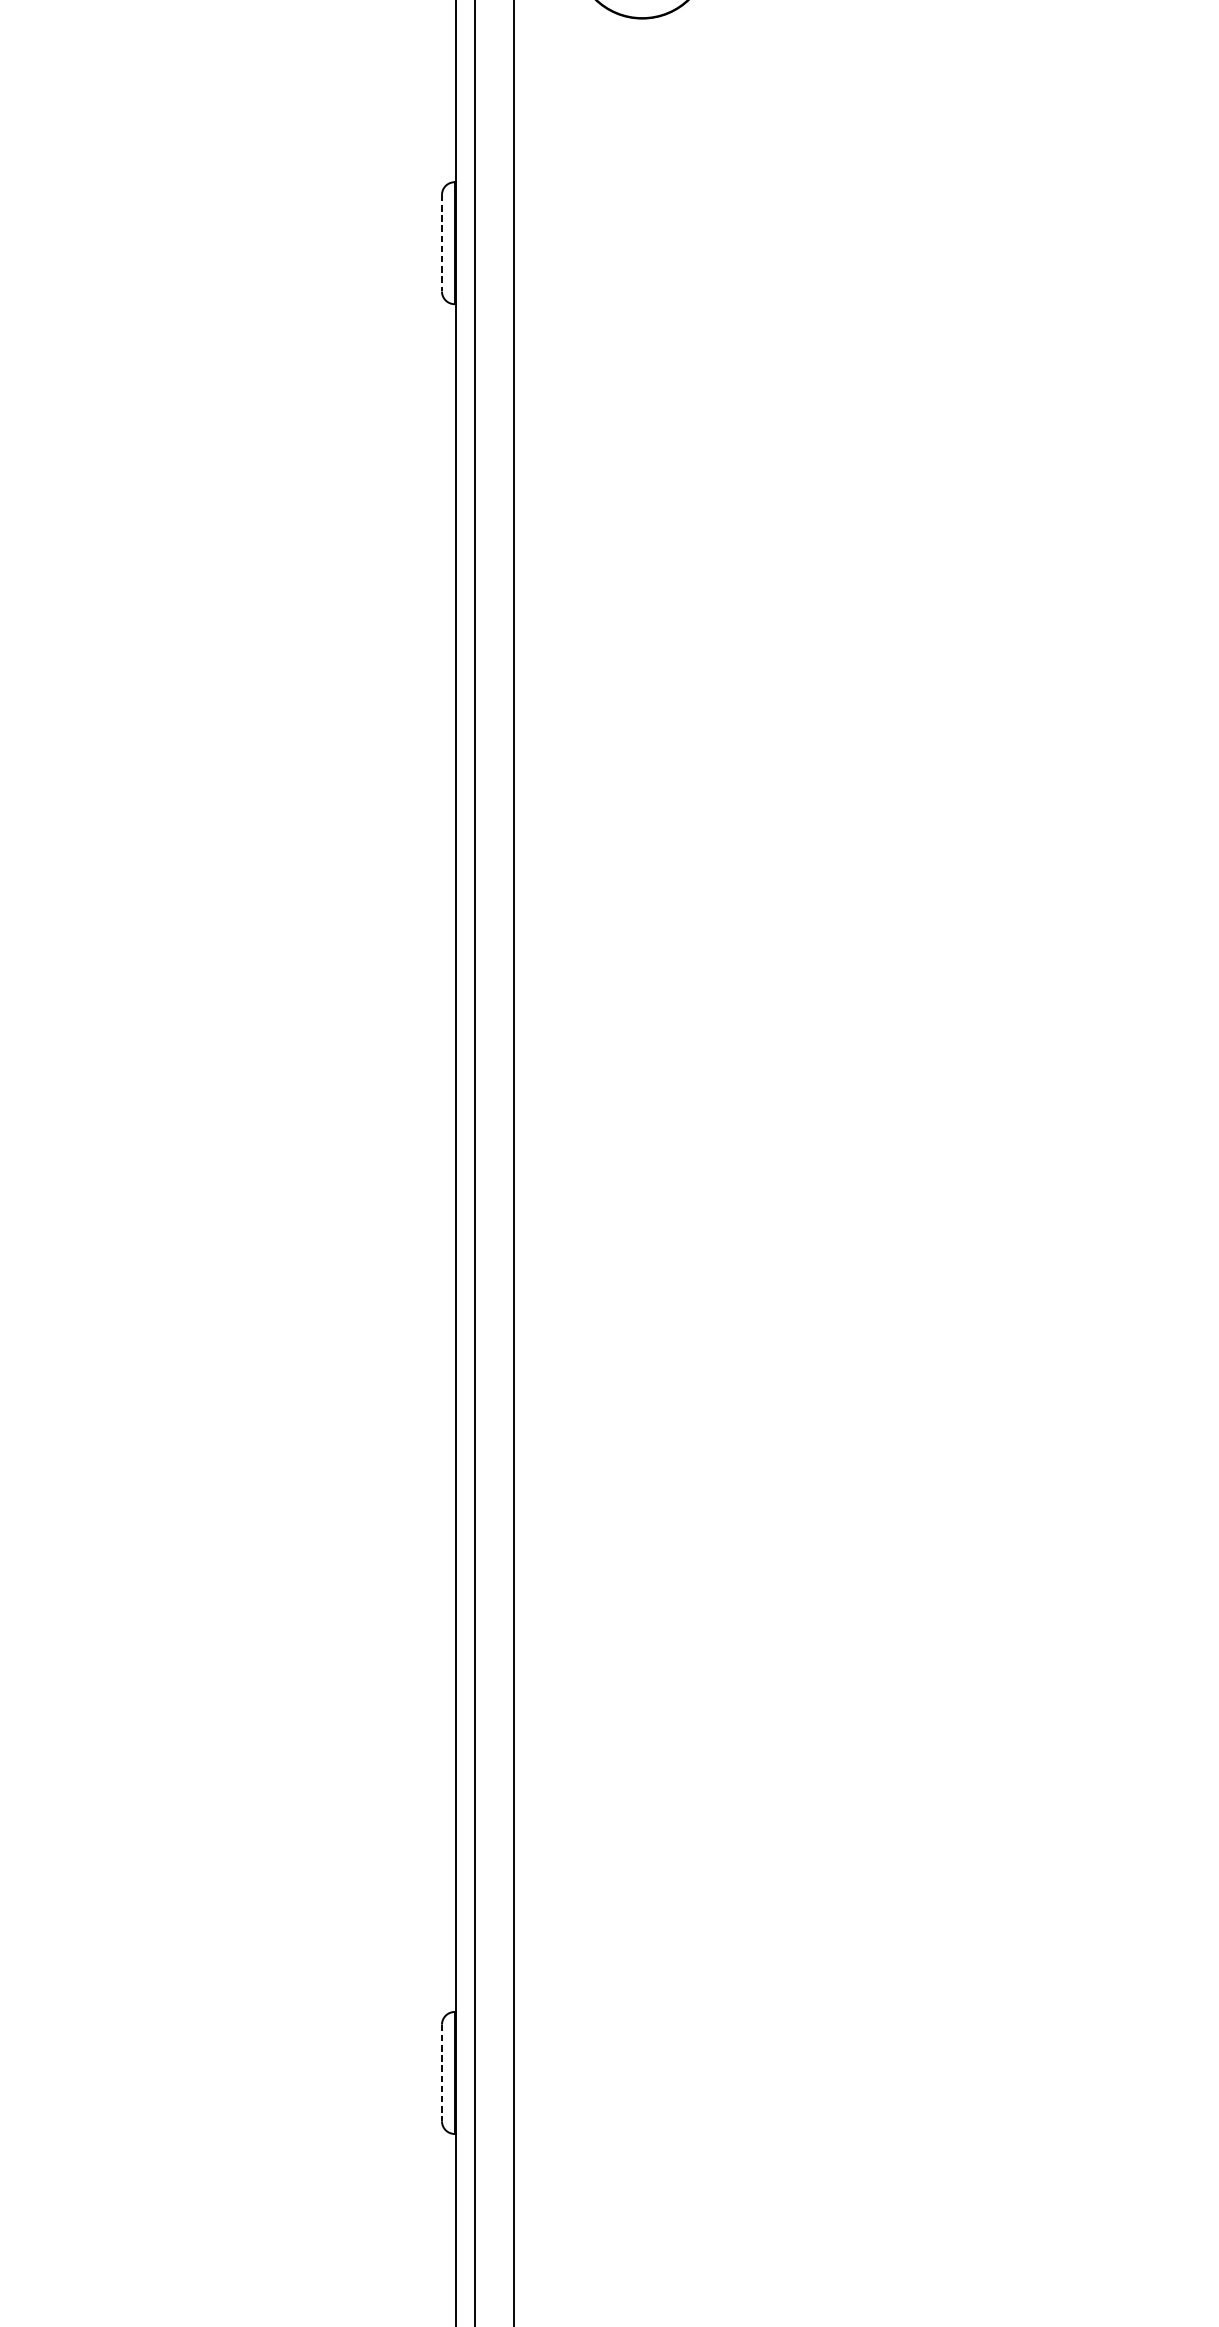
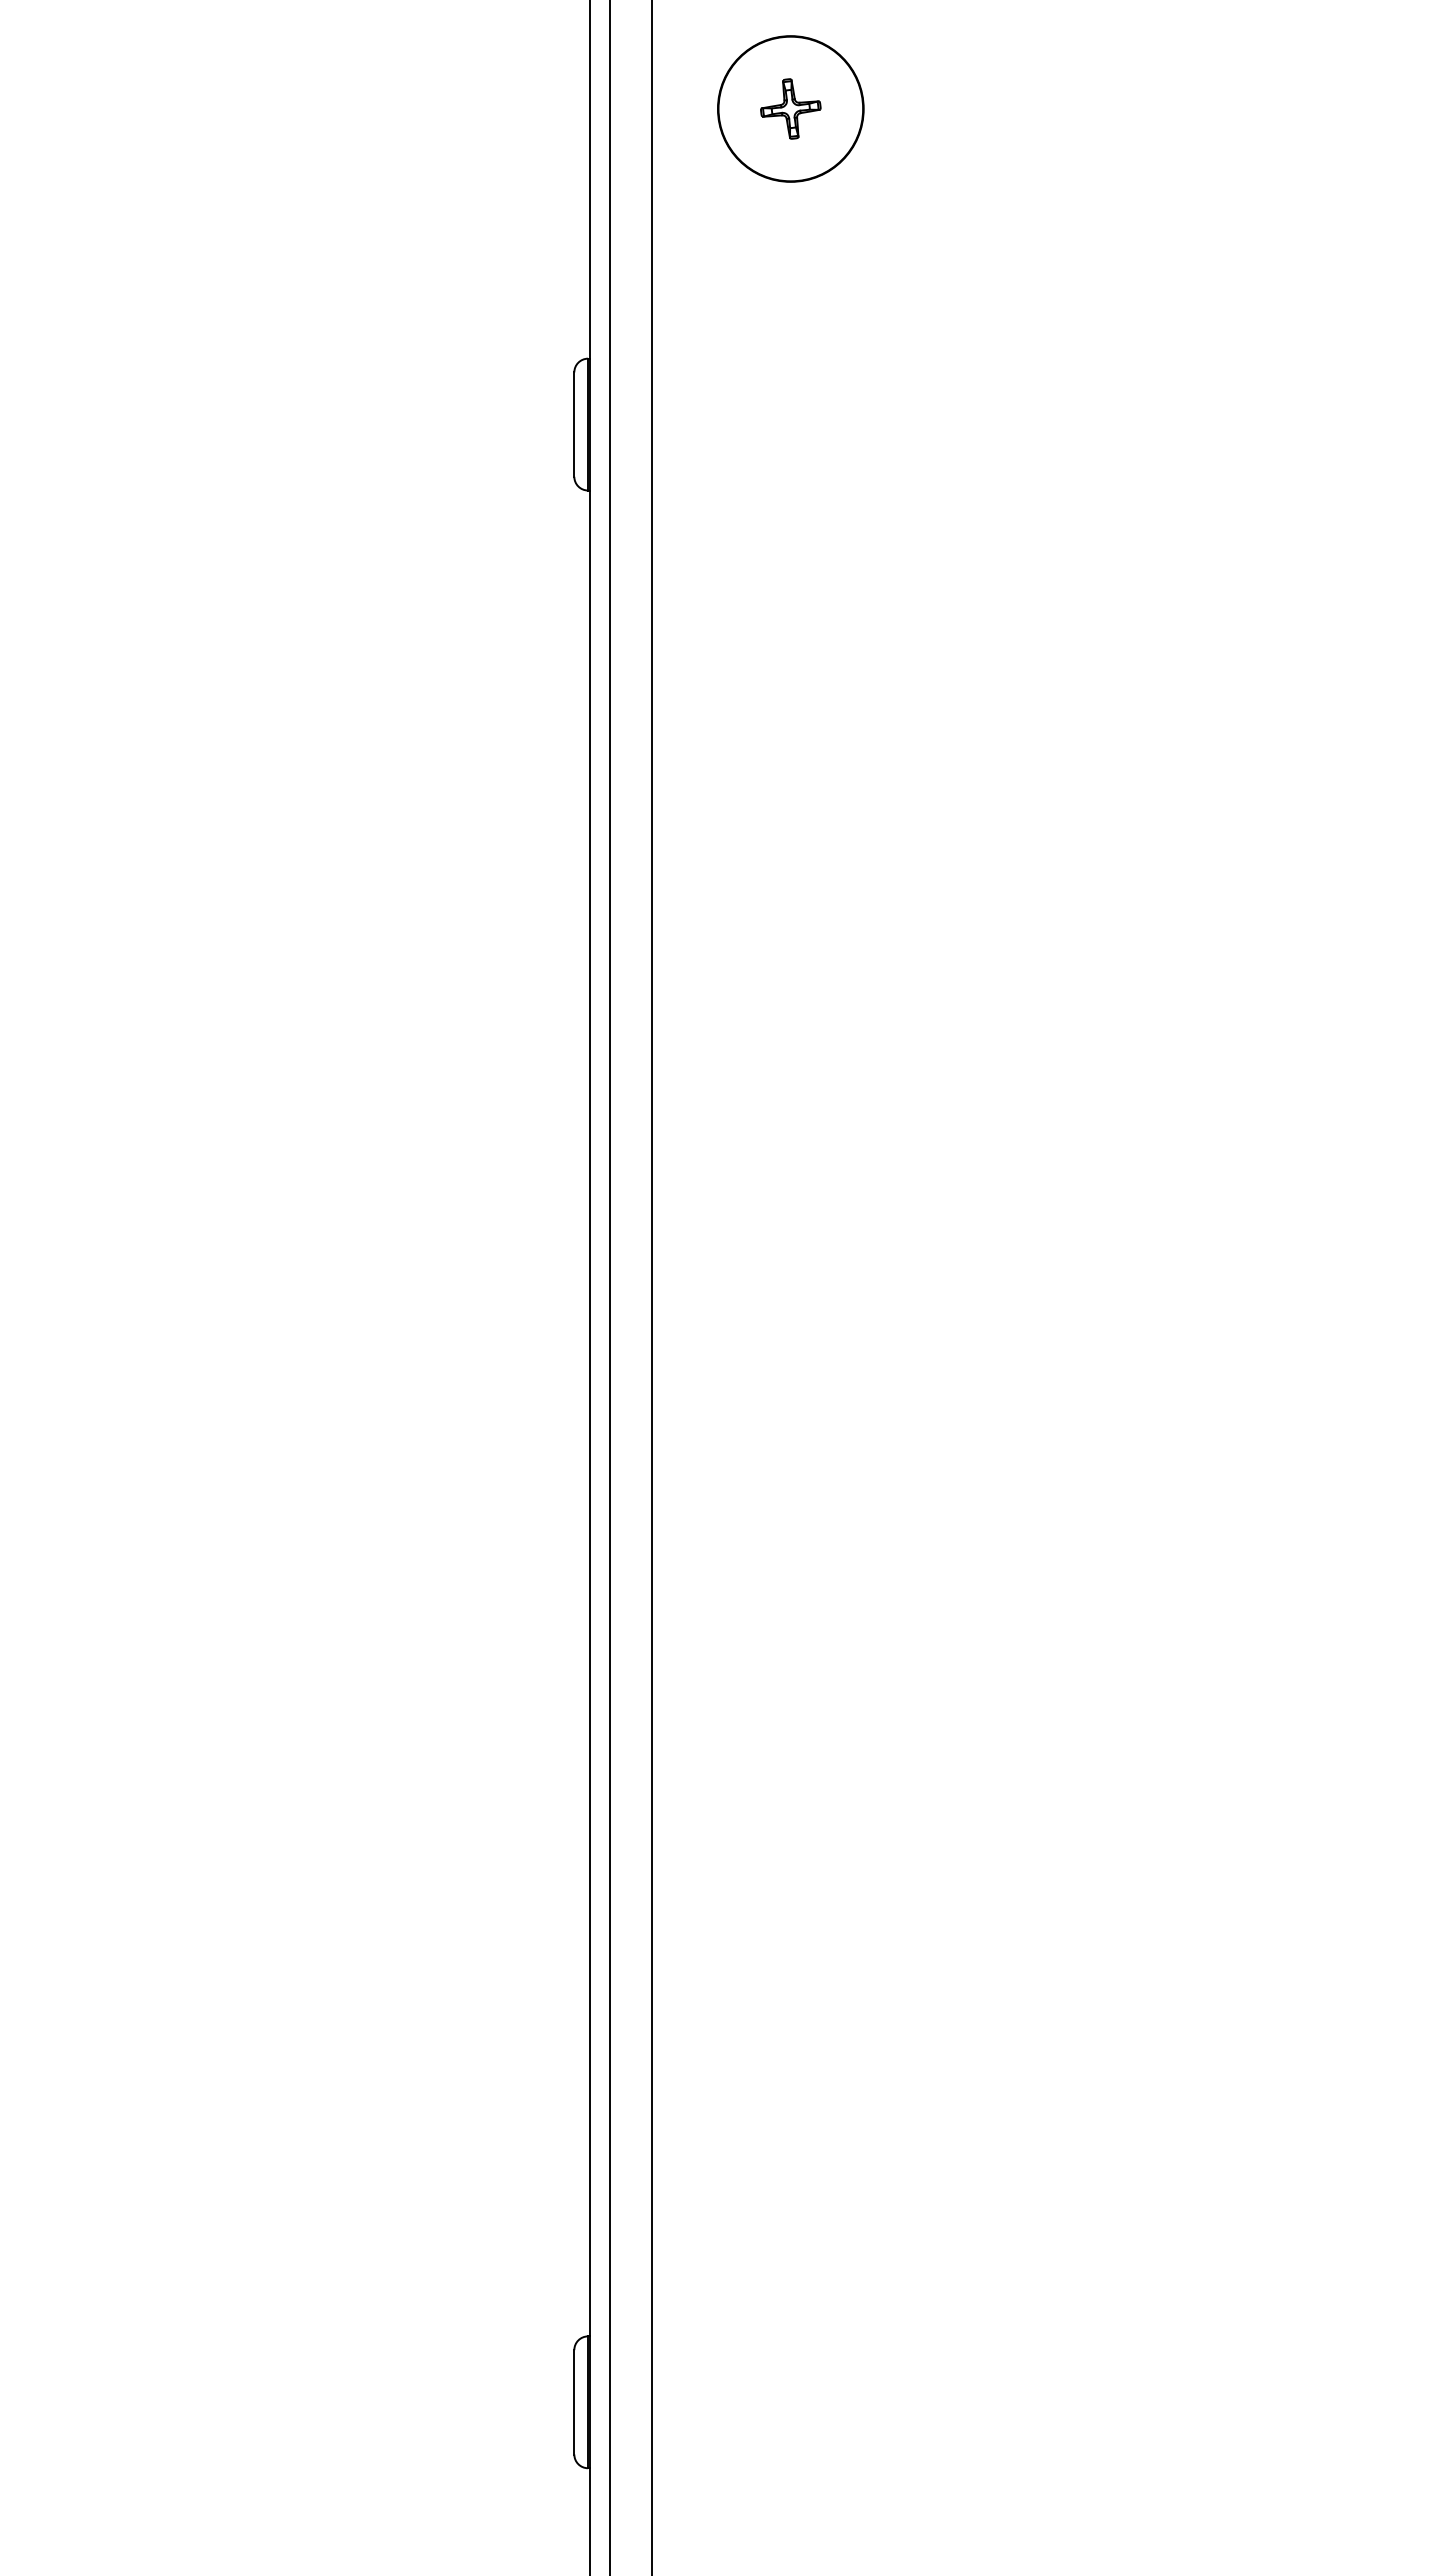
line: (442, 244) -> (574, 425), dashed -> solid
line: (442, 2073) -> (574, 2402), dashed -> solid

